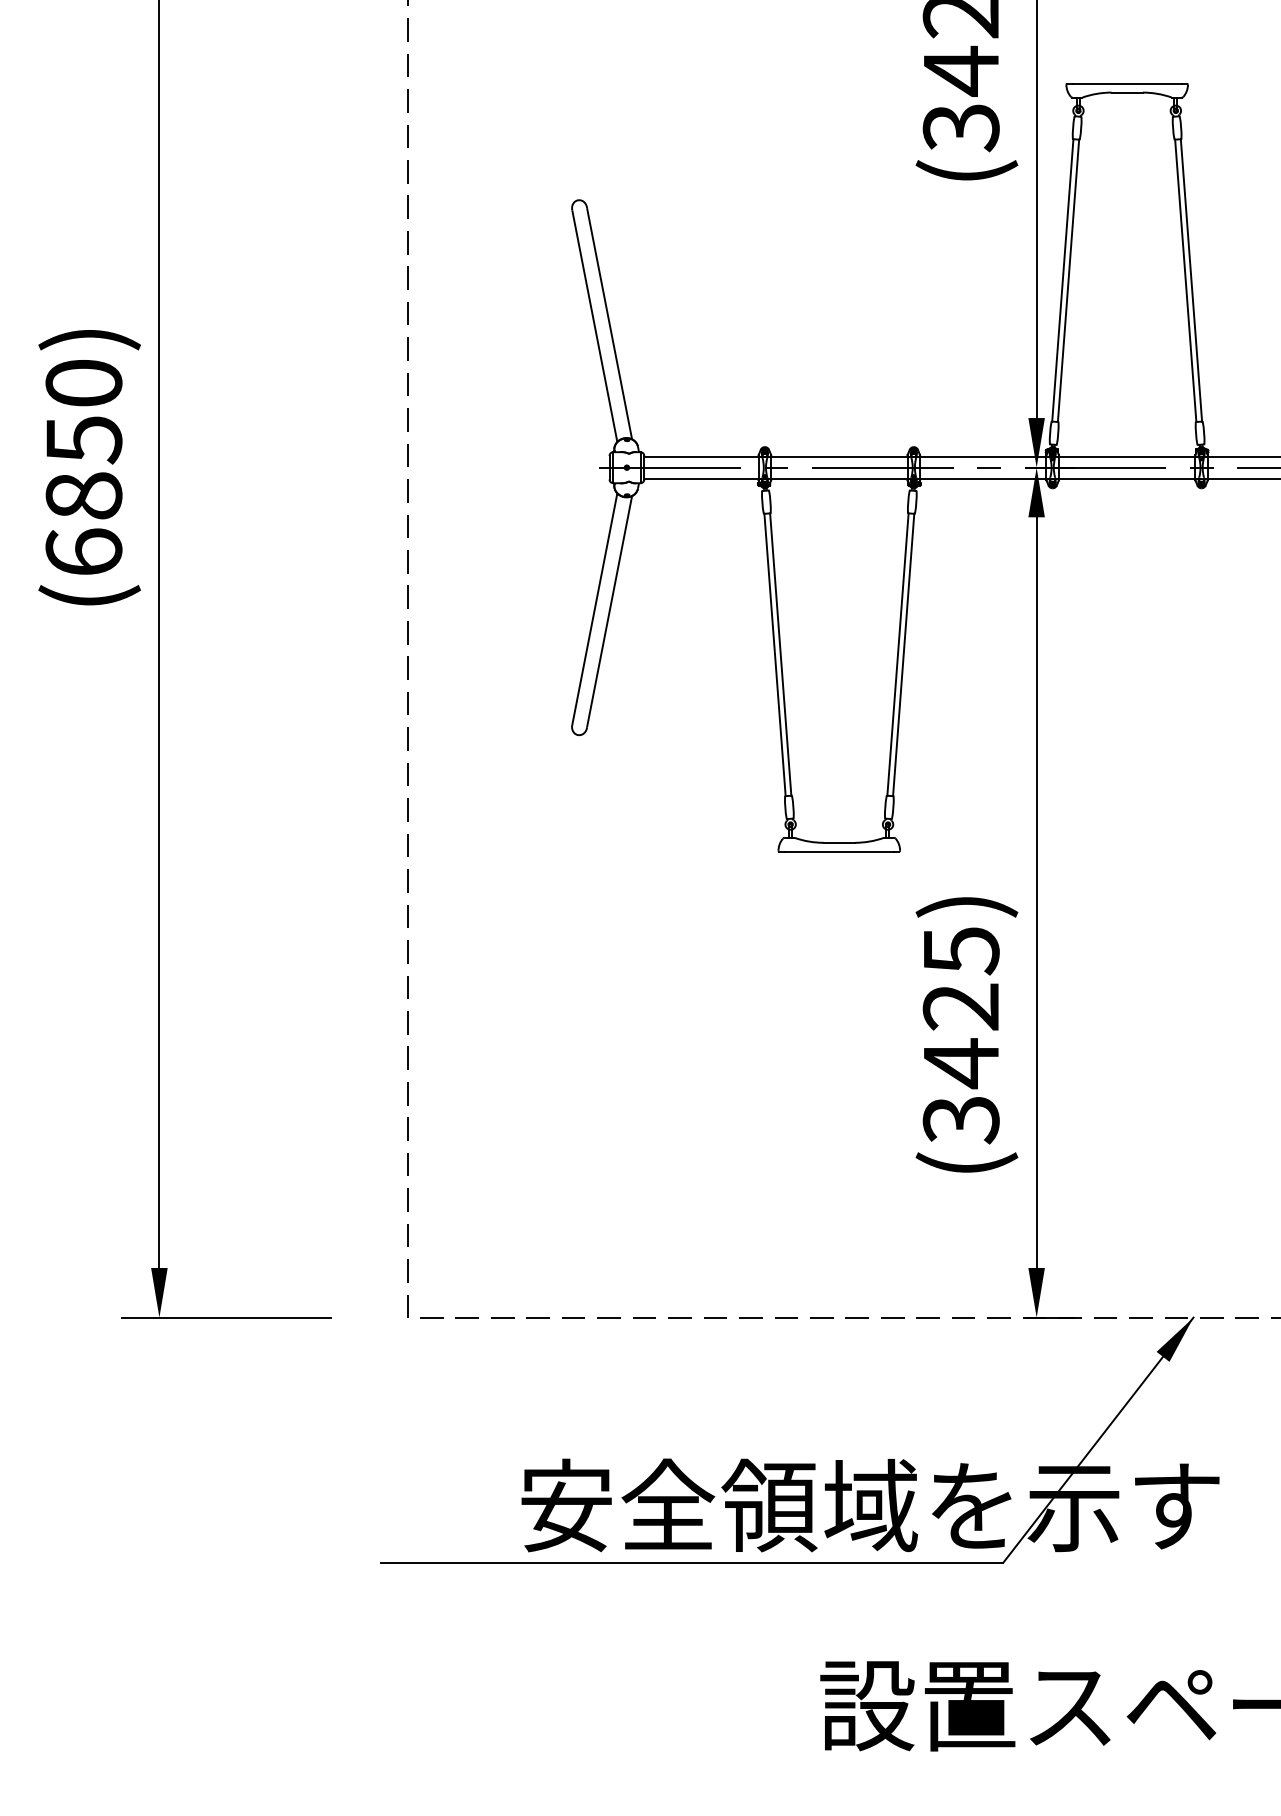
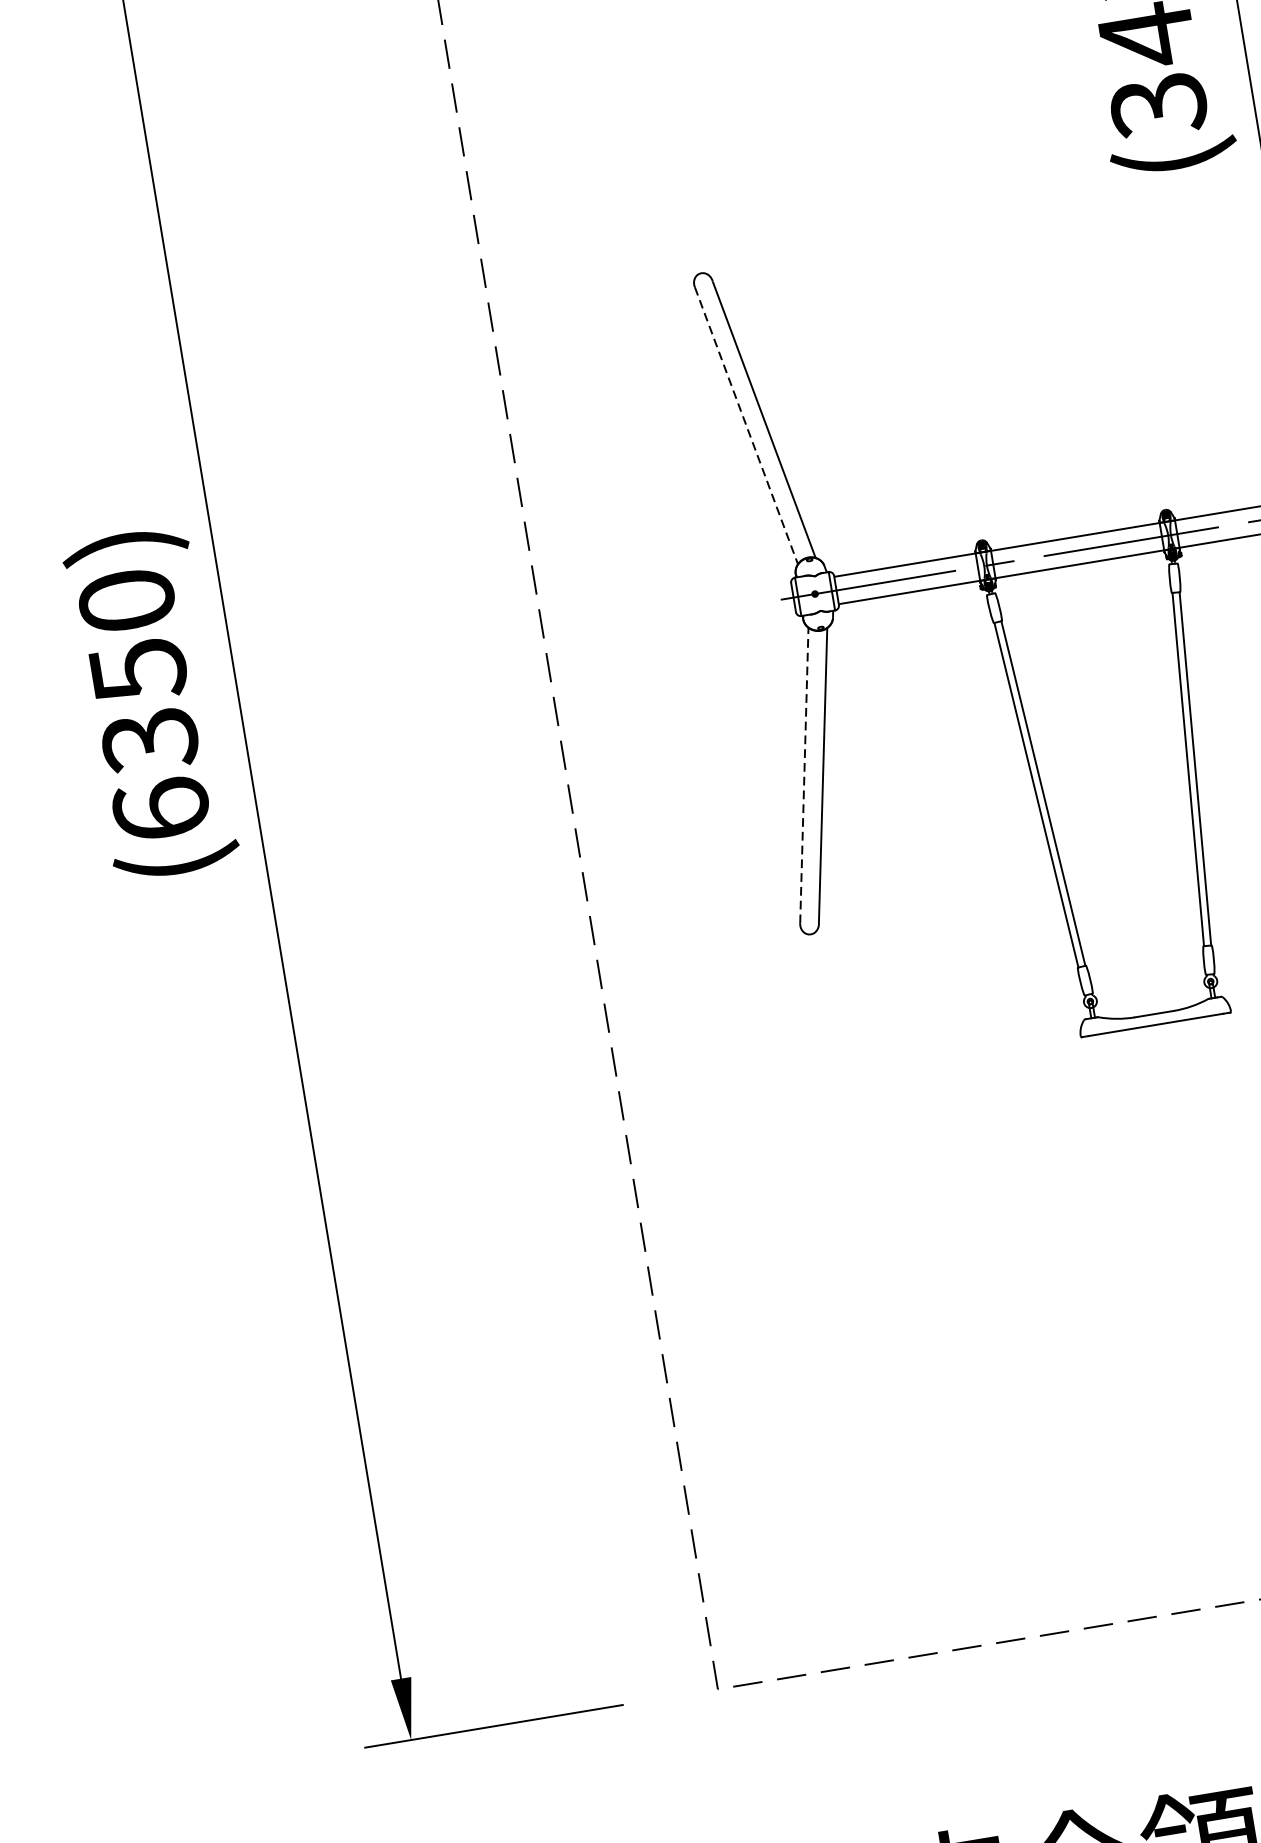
line: (594, 326) -> (746, 426), solid -> dashed
text: (83, 496) -> (149, 740), (6850) -> (6350)
line: (594, 609) -> (804, 775), solid -> dashed

